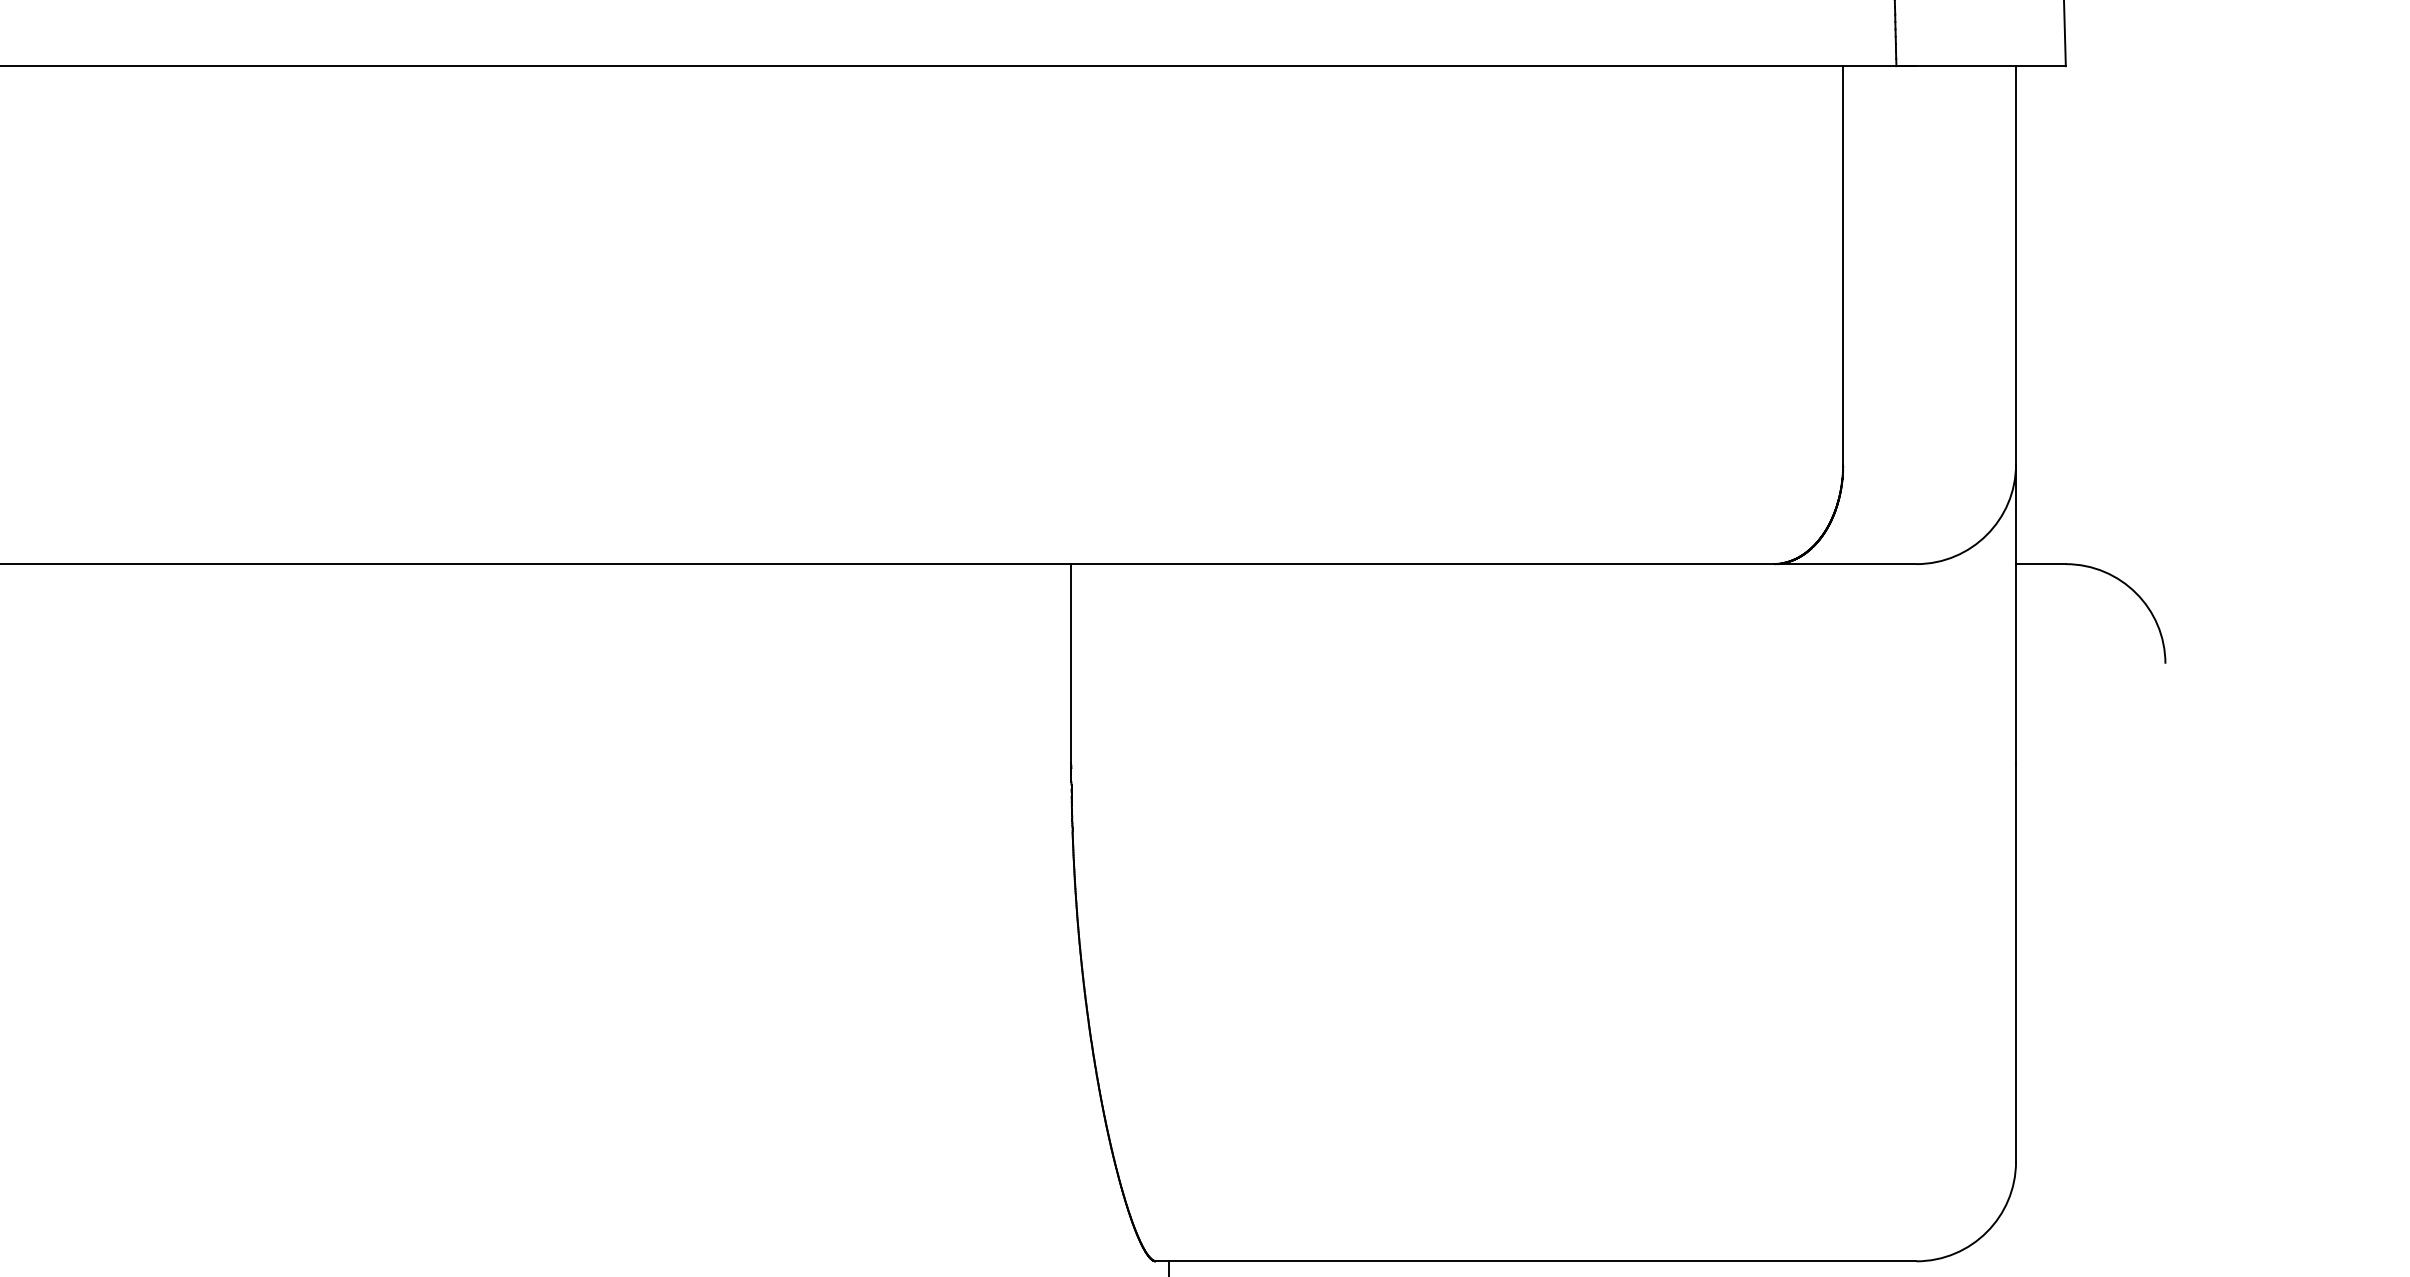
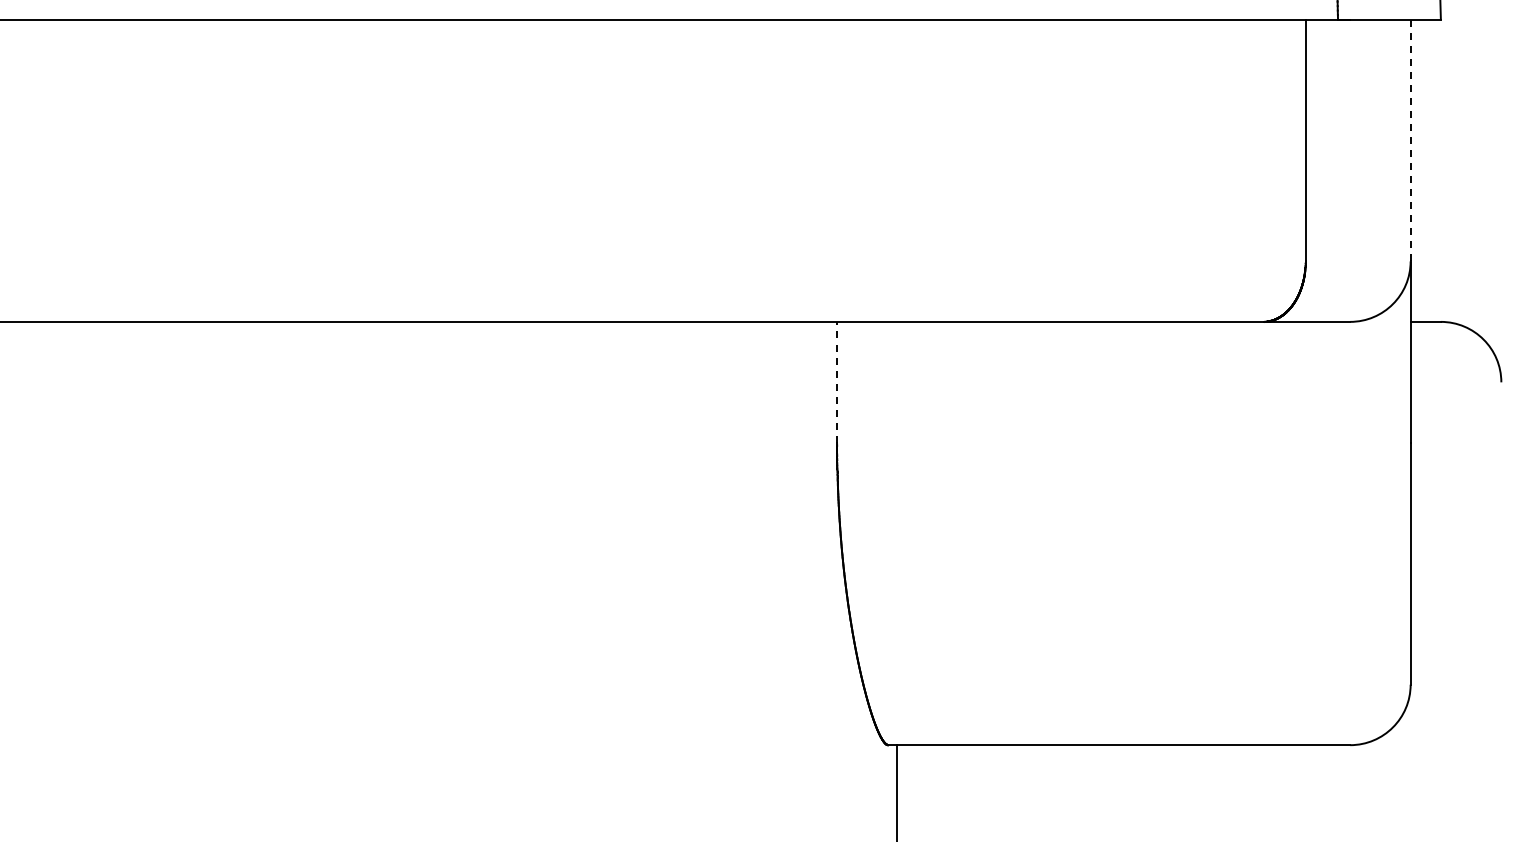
line: (2015, 265) -> (1410, 140), solid -> dashed
line: (1071, 662) -> (837, 381), solid -> dashed

